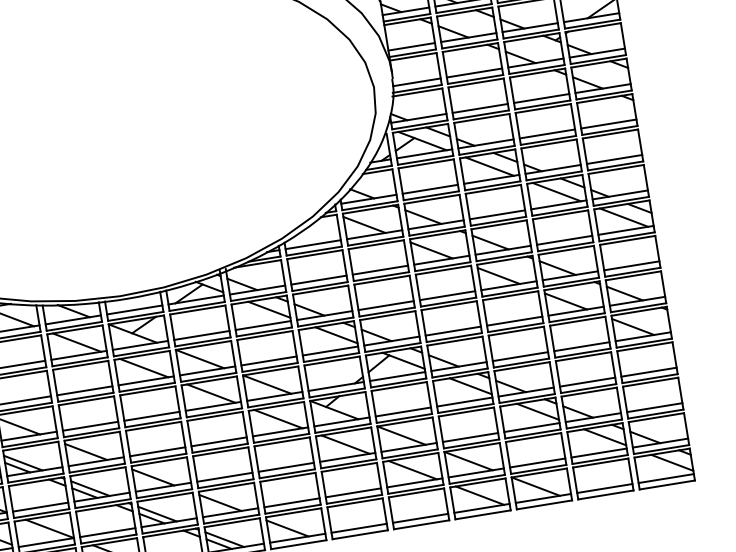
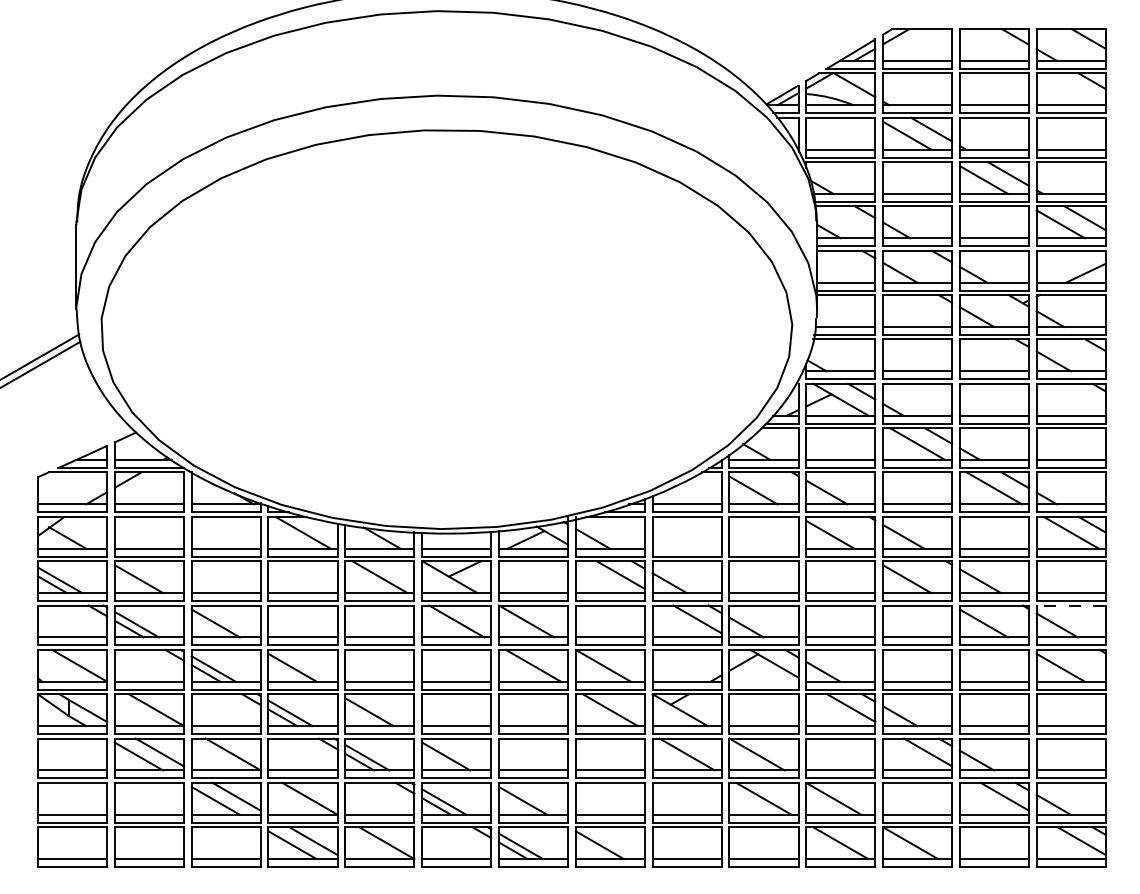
line: (380, 270) -> (763, 548), removed
line: (633, 275) -> (1071, 605), solid -> dashed
line: (318, 280) -> (686, 548), removed
line: (397, 376) -> (763, 681), removed

